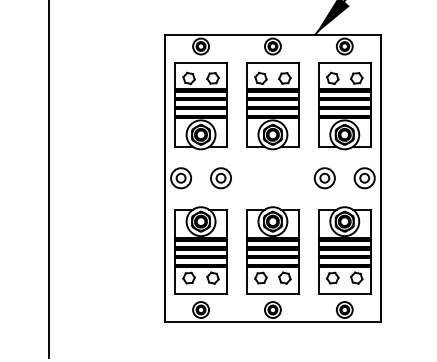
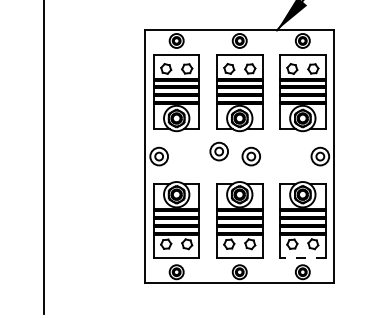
part: (220, 178) -> (218, 151), moved
part: (323, 178) -> (250, 156), moved
line: (344, 293) -> (302, 257), solid -> dashed

